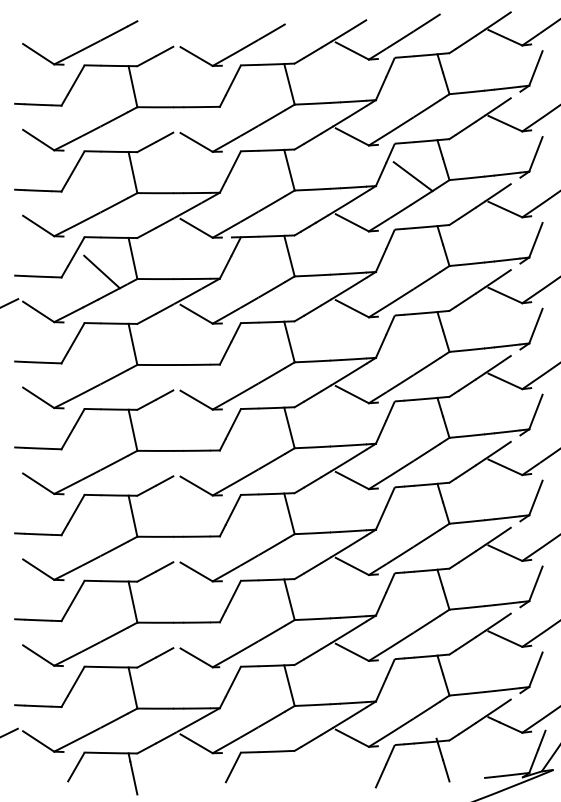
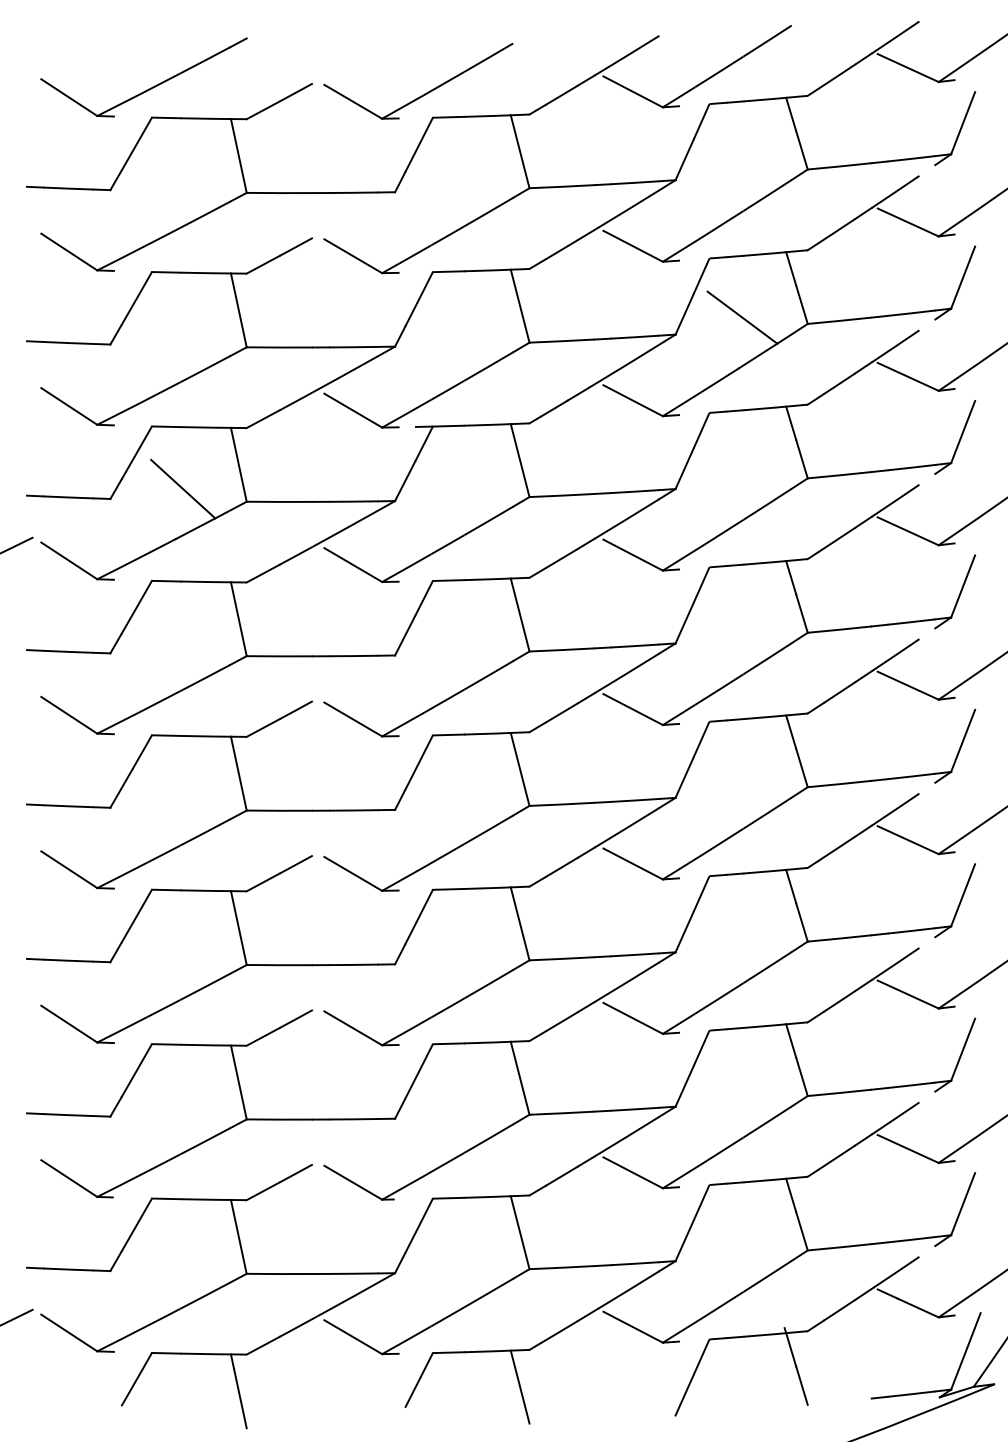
line: (289, 771) -> (520, 1386), added

